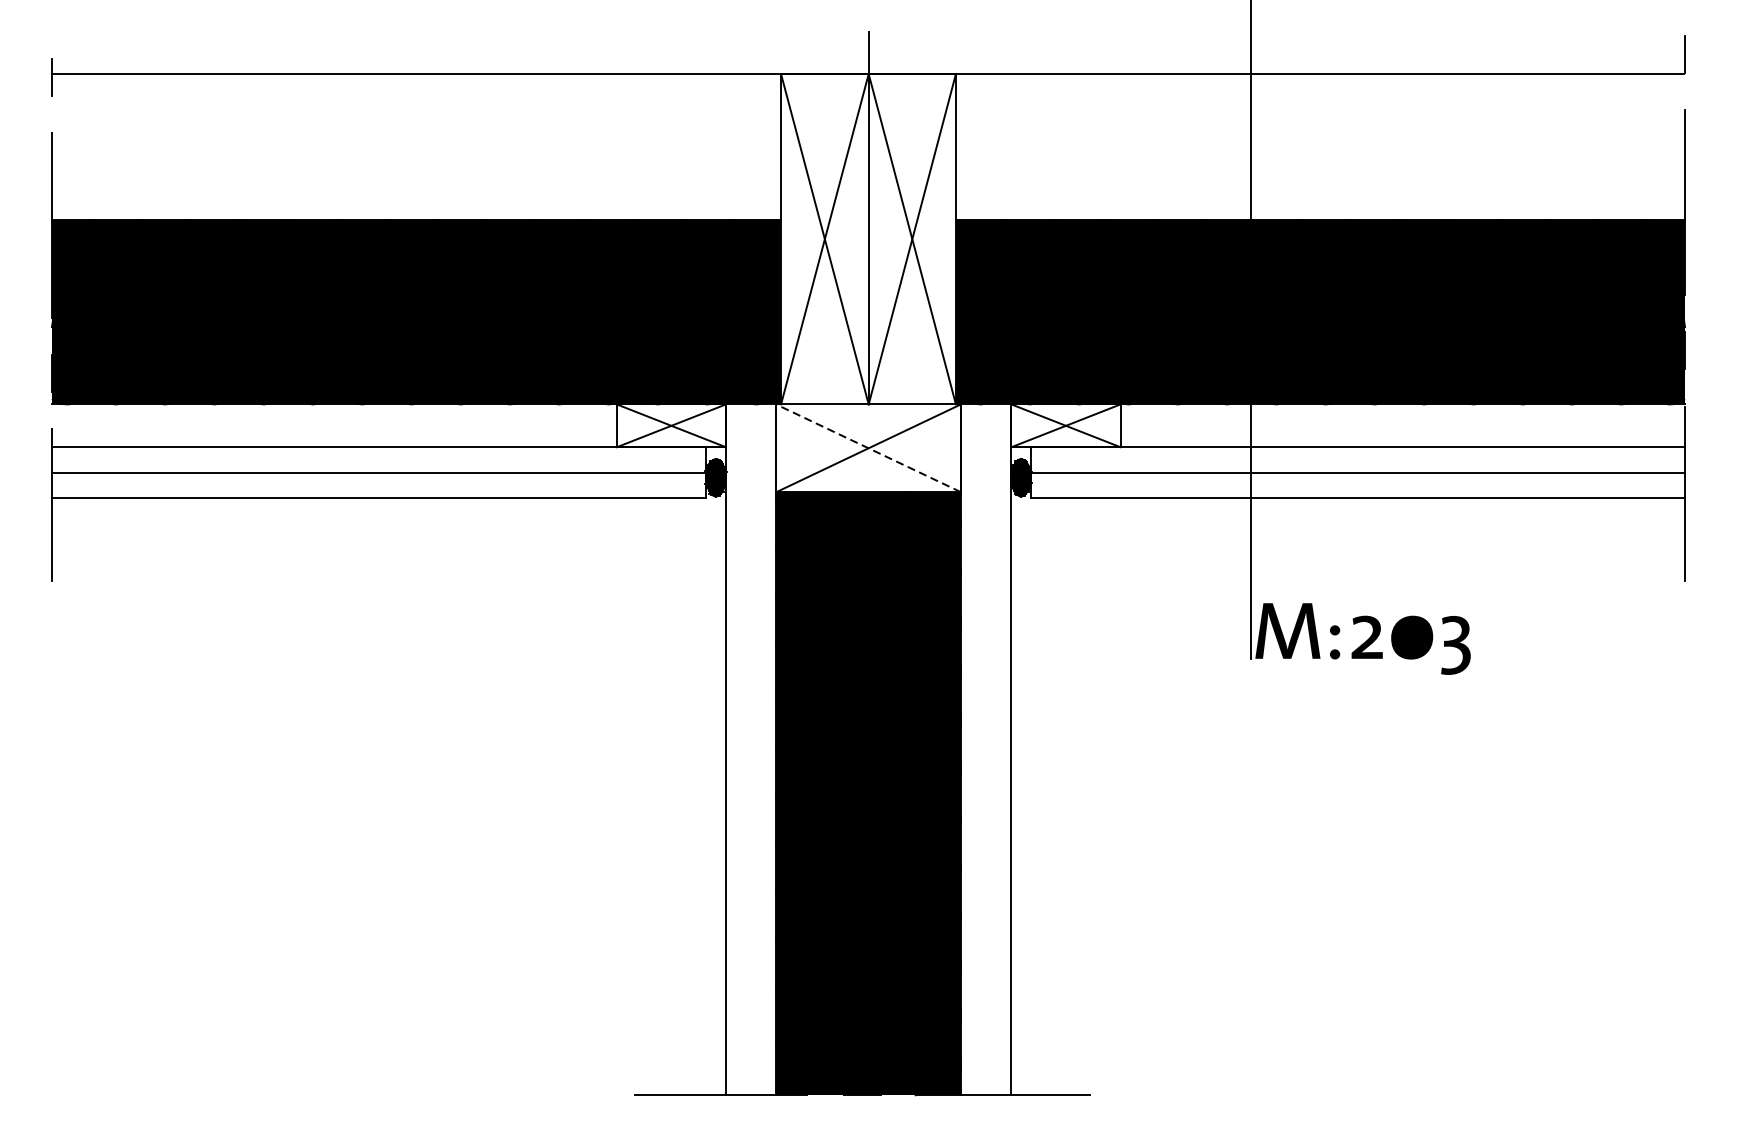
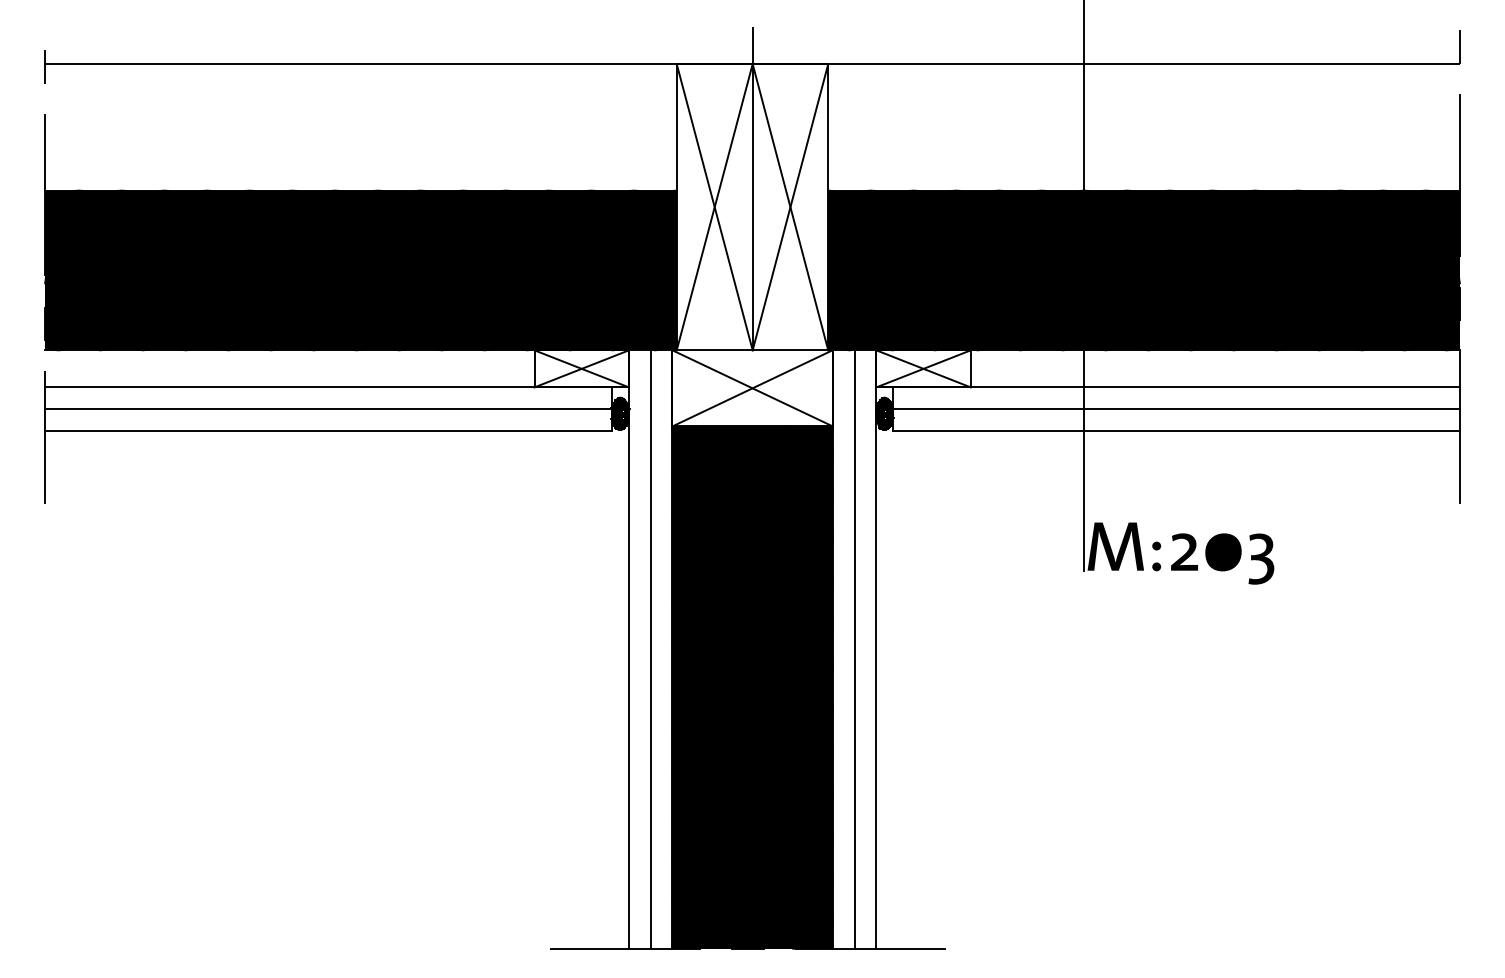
line: (868, 448) -> (752, 388), dashed -> solid
line: (750, 749) -> (650, 649), added
line: (986, 749) -> (854, 649), added

